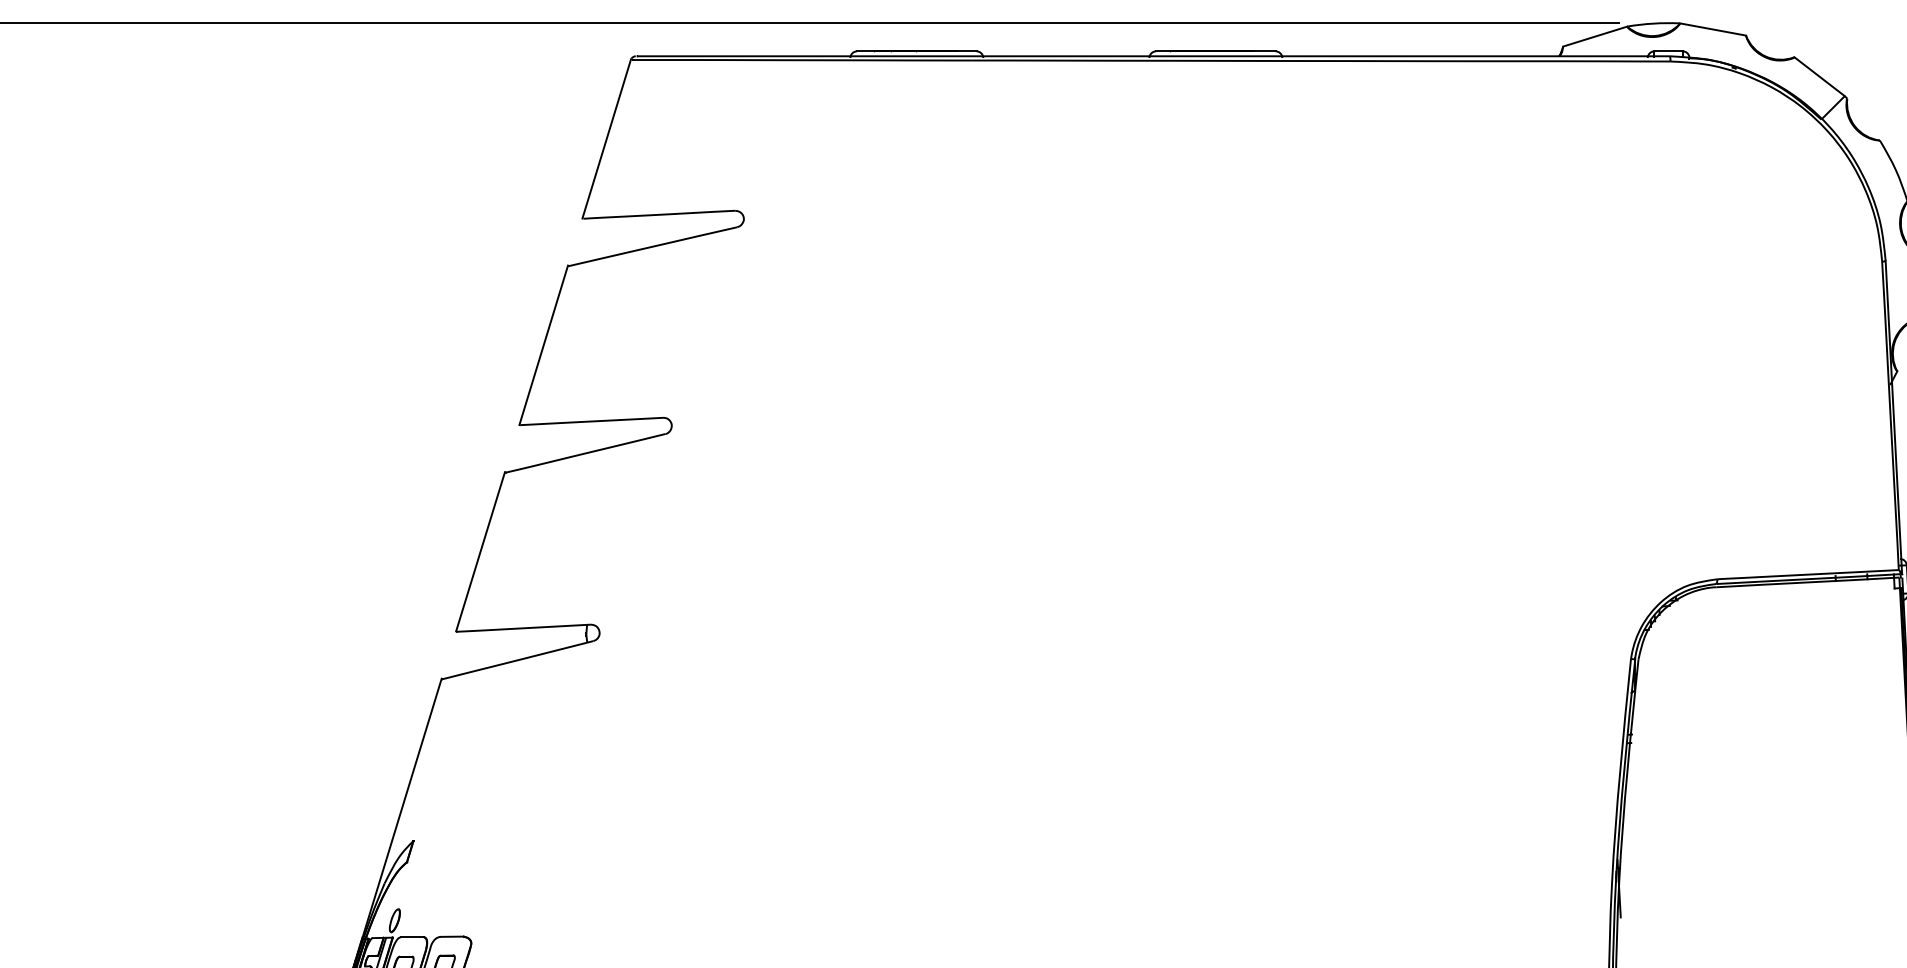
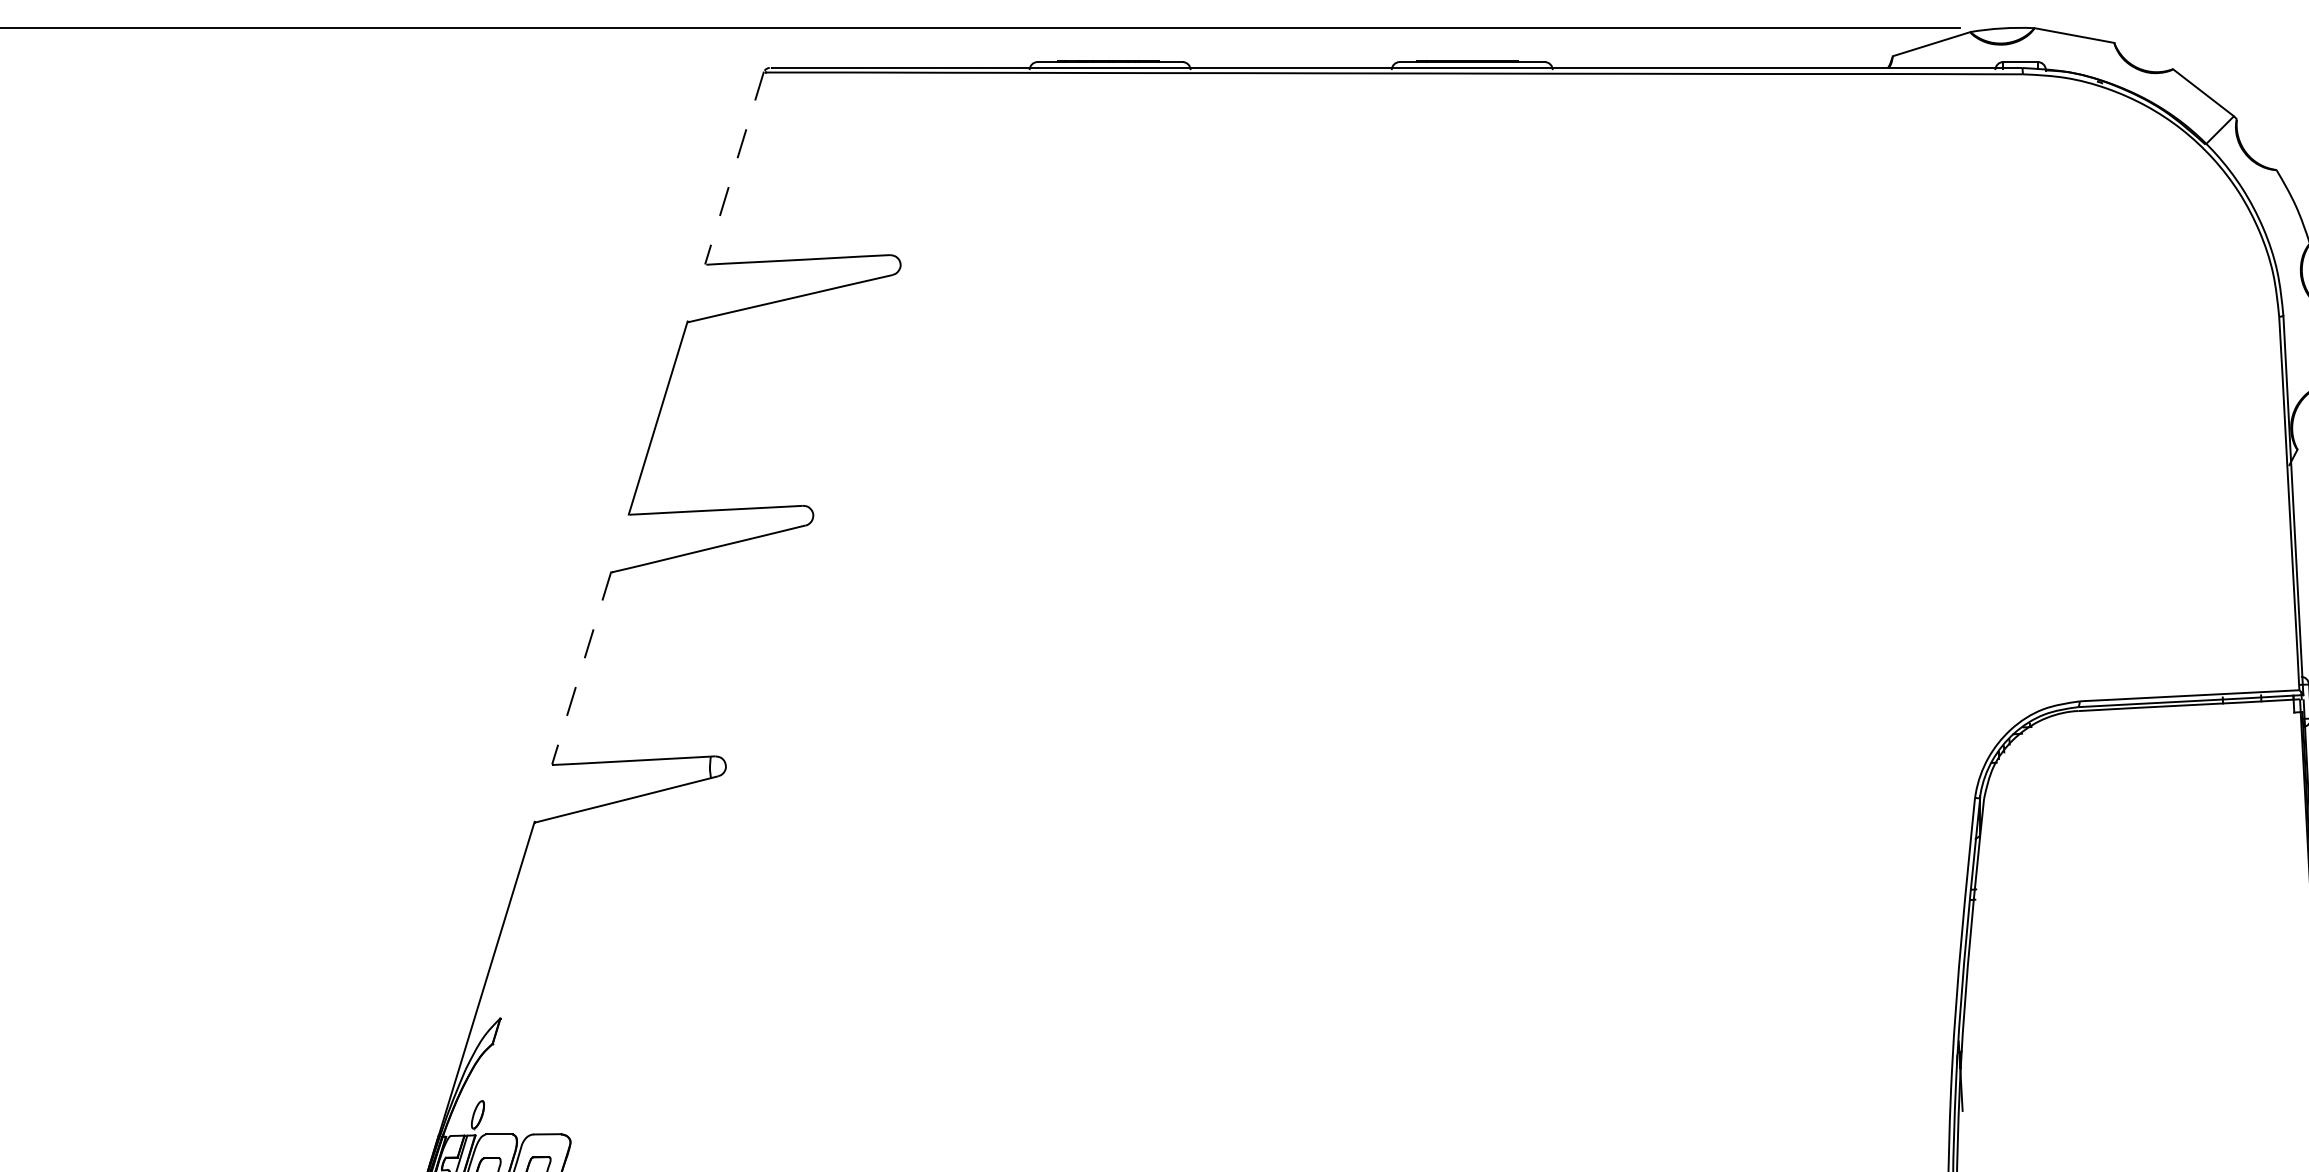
line: (606, 139) -> (734, 168), solid -> dashed
line: (480, 552) -> (581, 668), solid -> dashed

